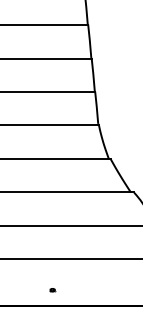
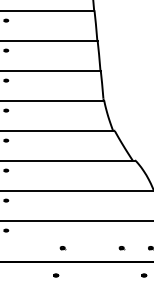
part: (118, 290) -> (121, 248), added

